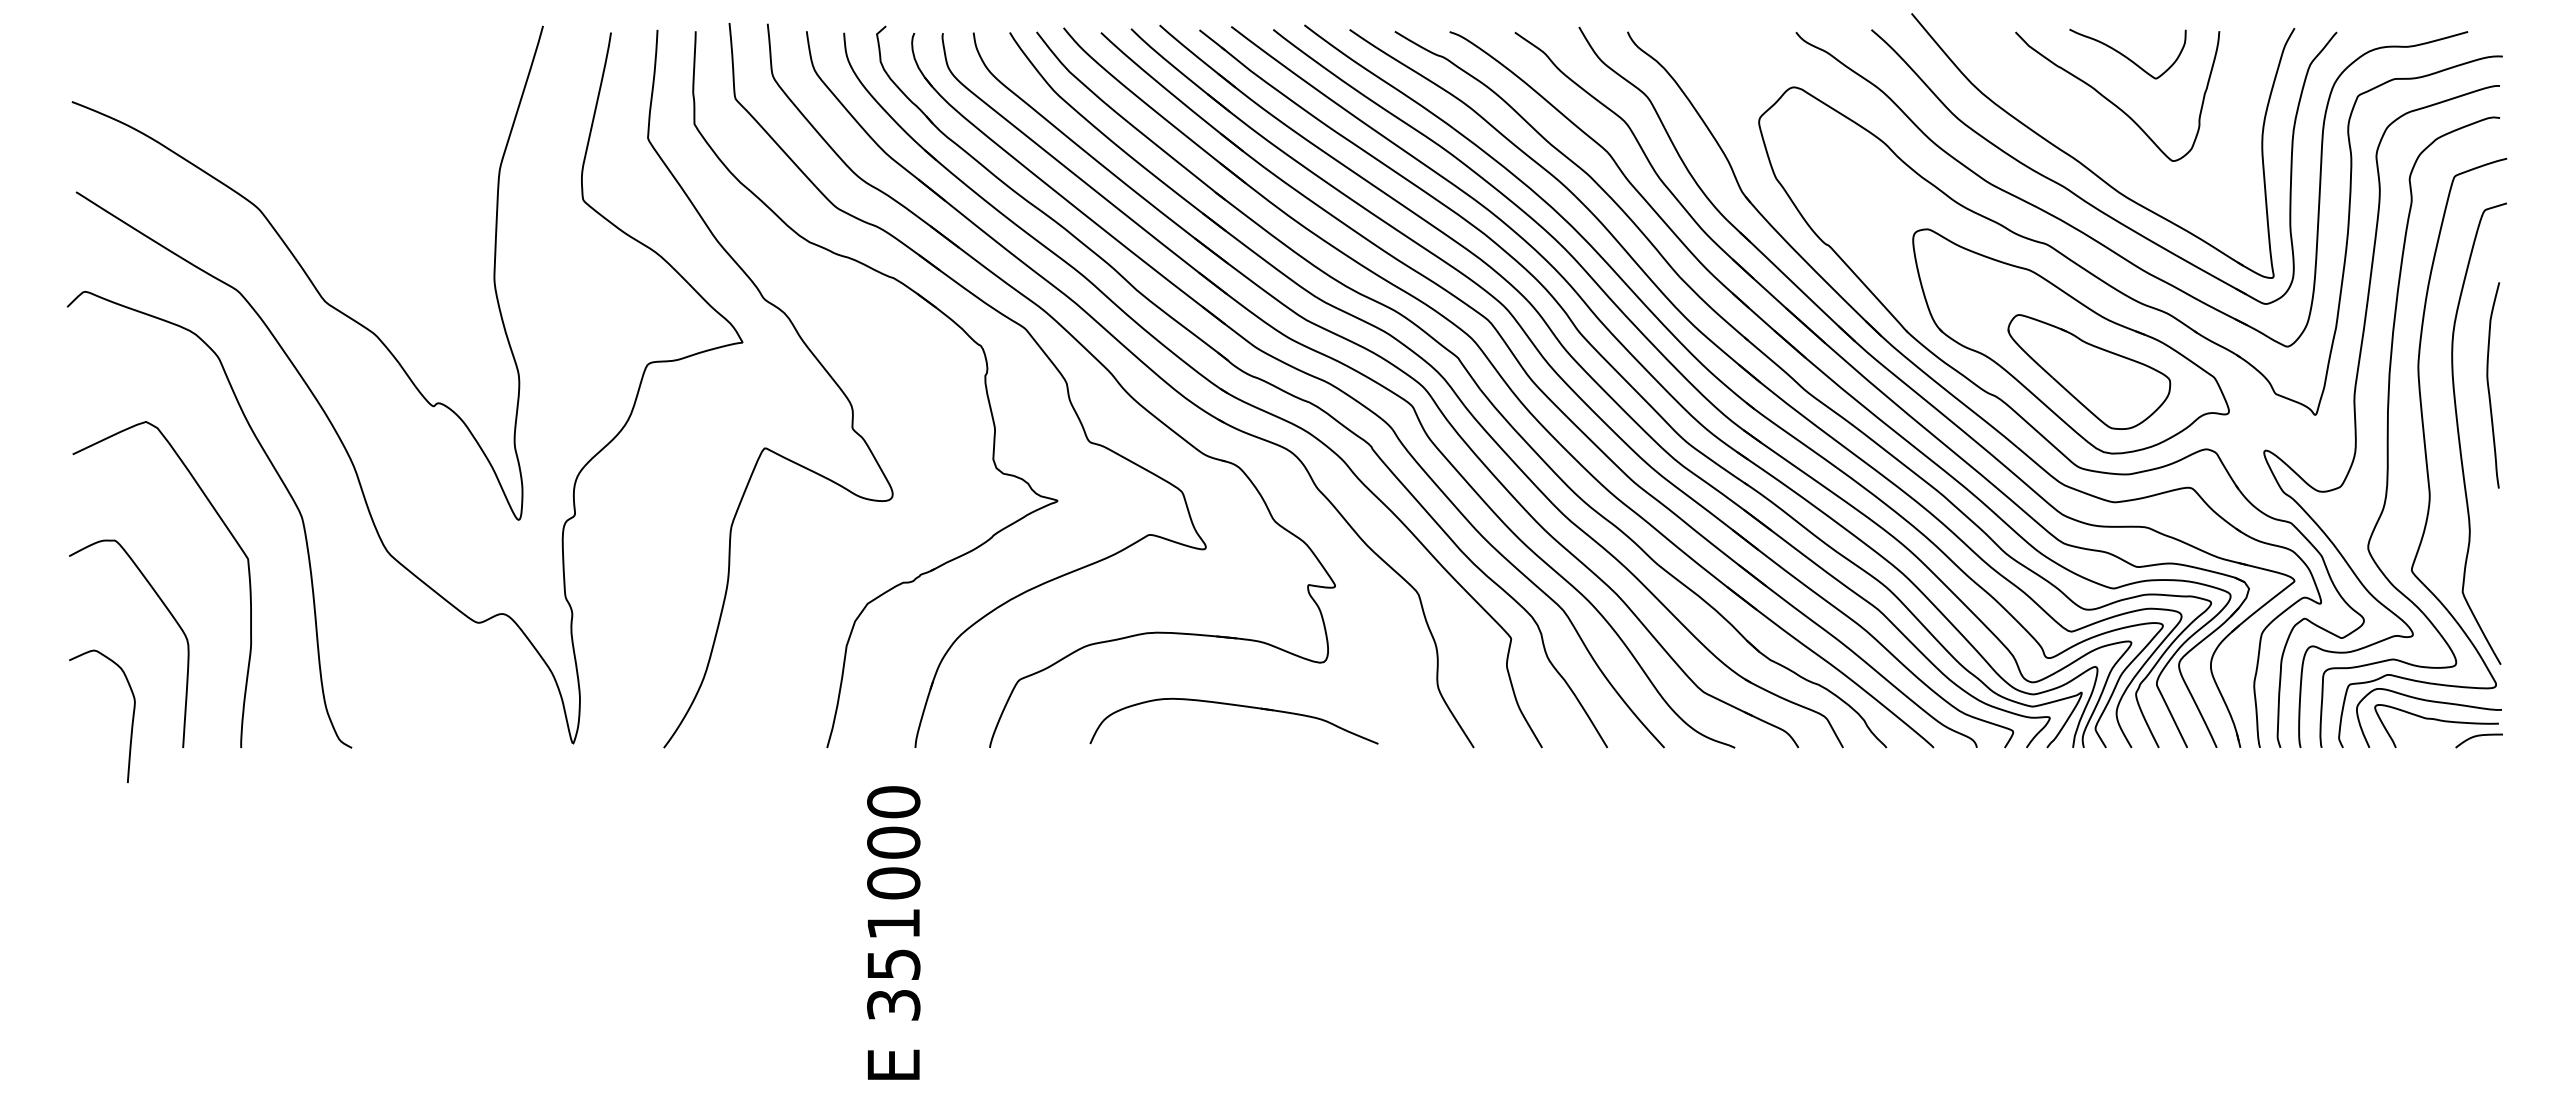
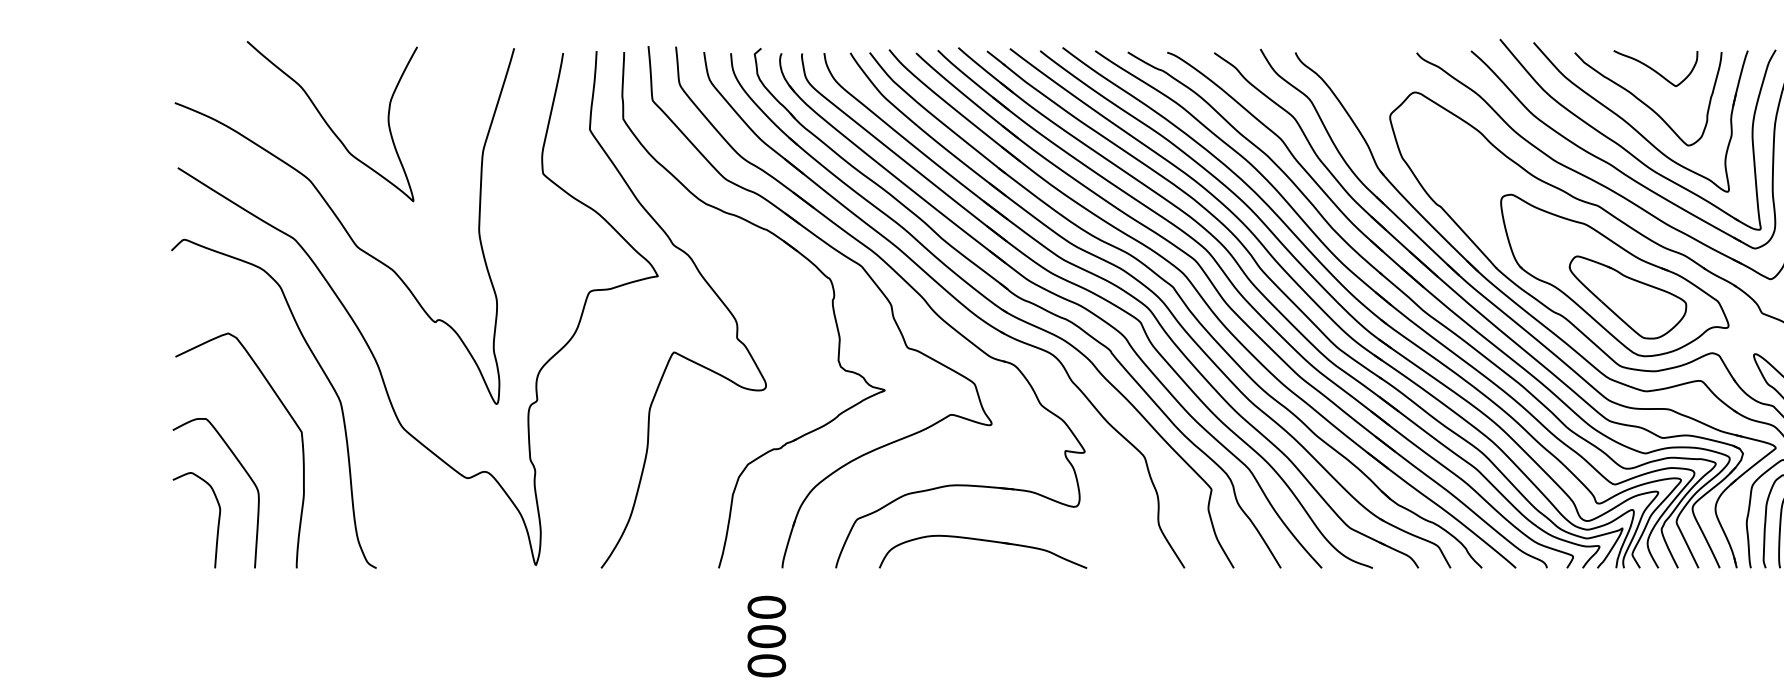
curve: (285, 132) -> (328, 124), added
part: (2094, 133) -> (1631, 125), added
part: (1236, 706) -> (984, 541), moved
curve: (131, 722) -> (217, 524), moved

